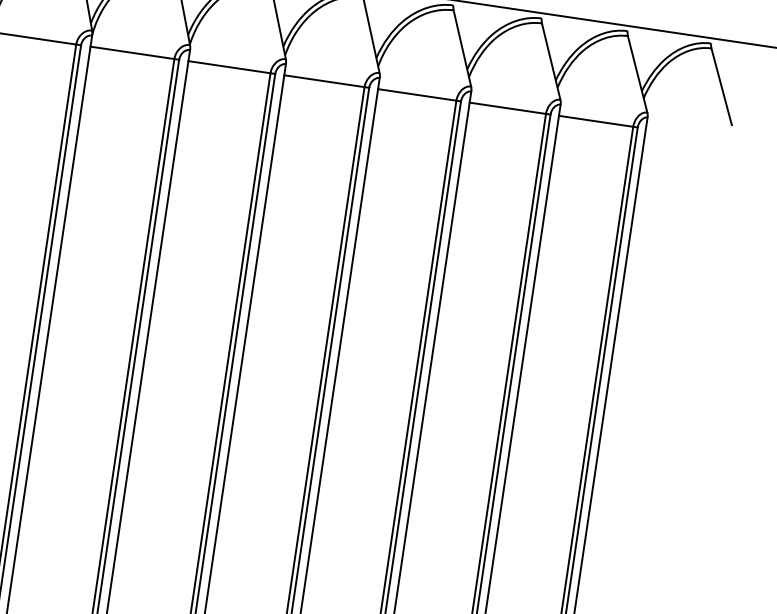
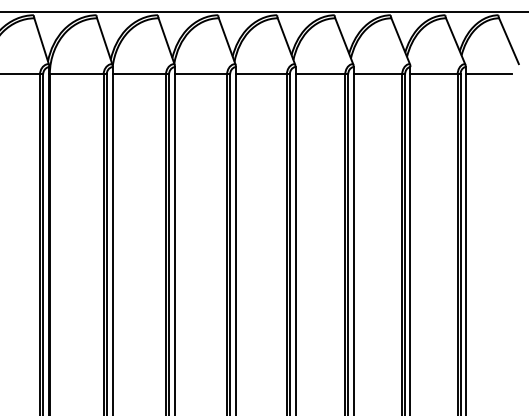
line: (681, 134) -> (488, 74), added

